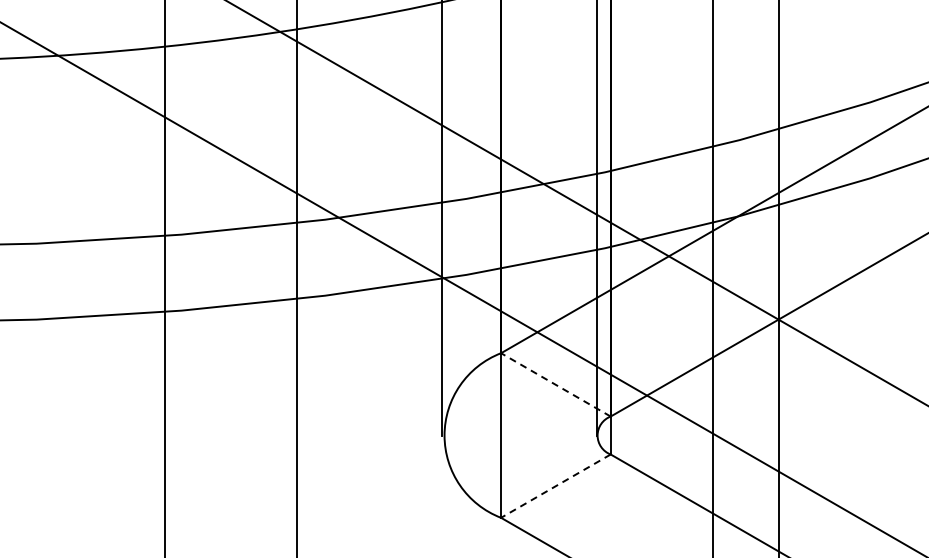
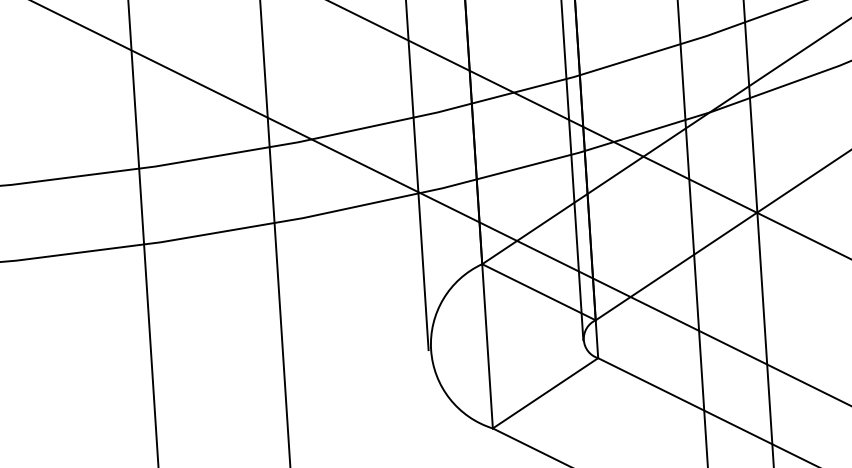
line: (555, 384) -> (538, 291), dashed -> solid
line: (555, 486) -> (545, 393), dashed -> solid

